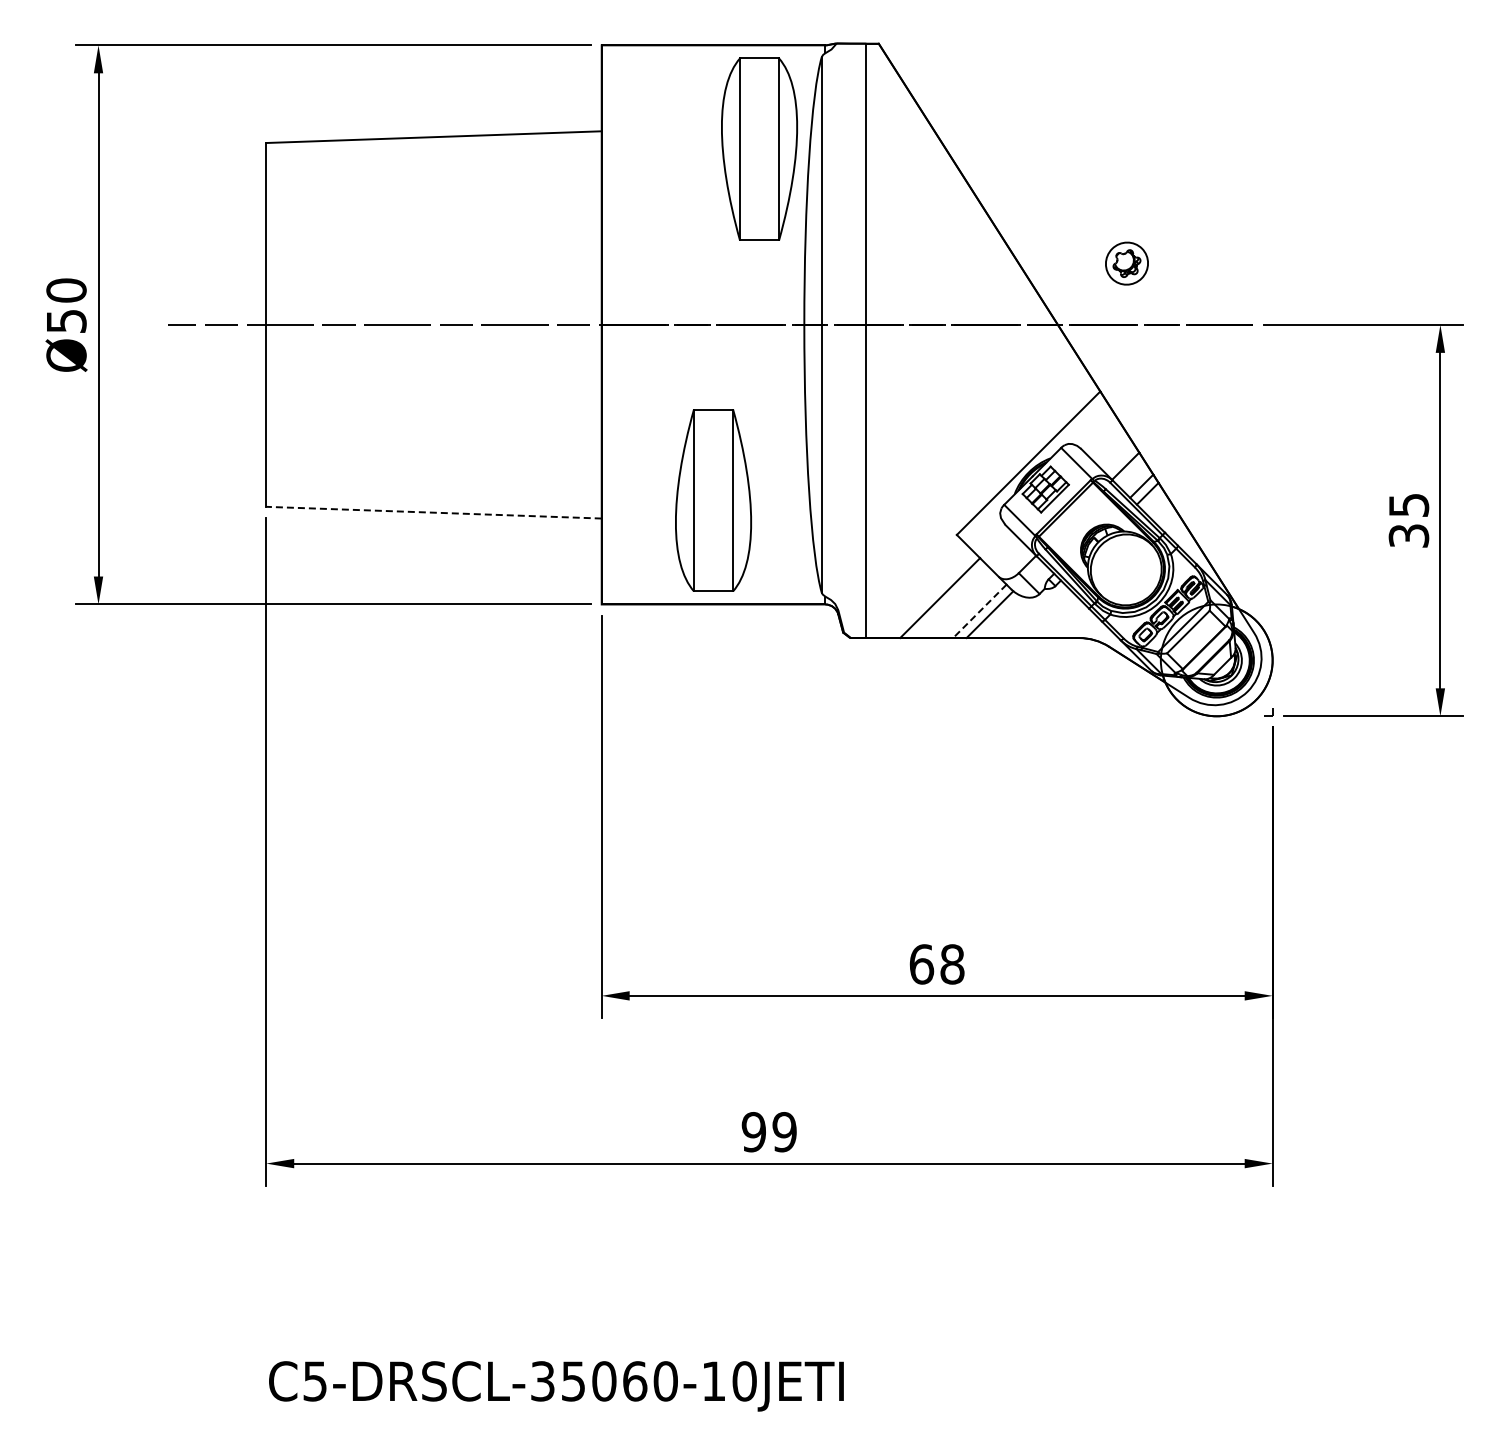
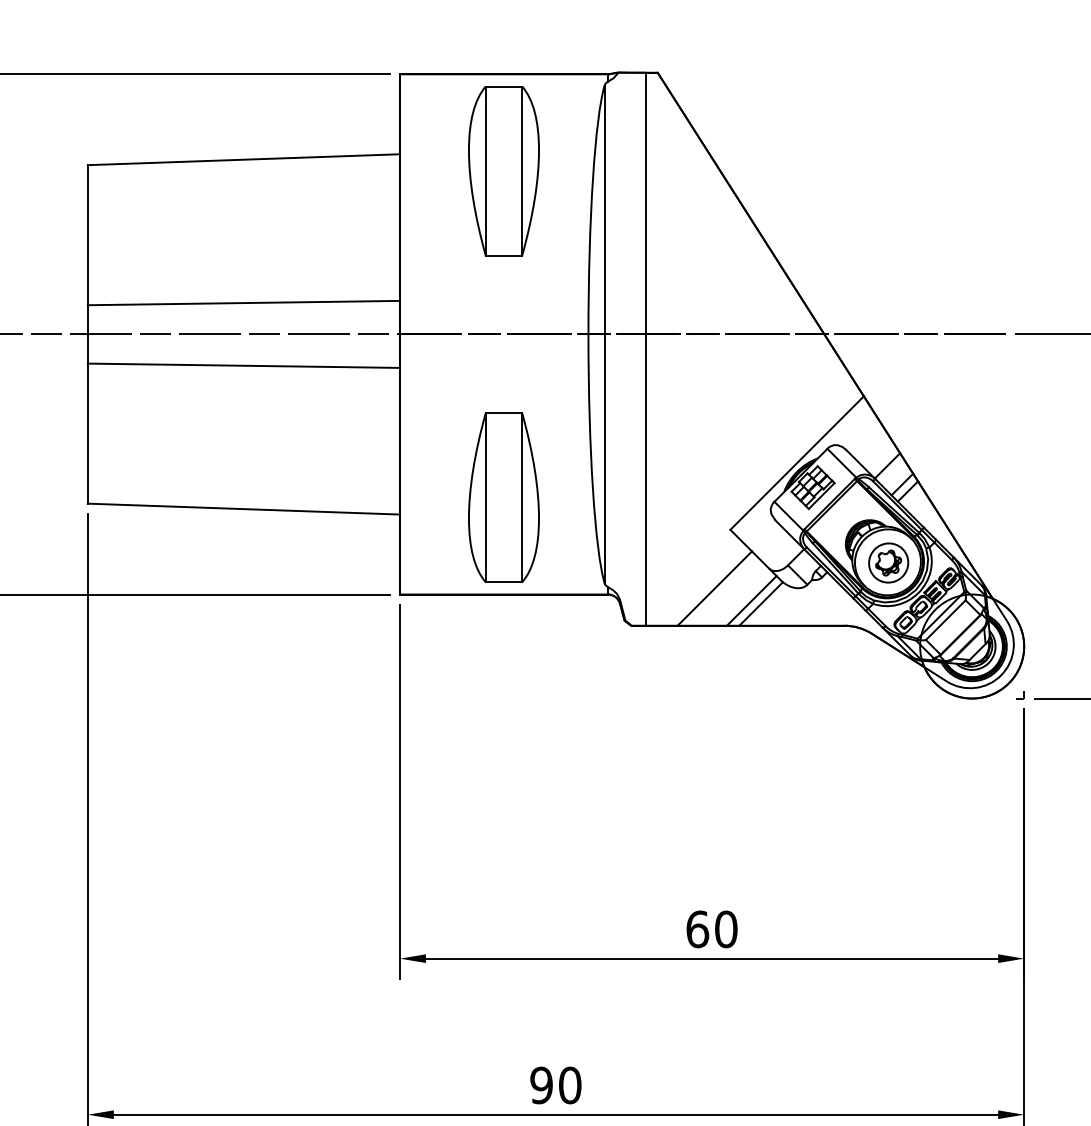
part: (759, 148) -> (503, 170), moved
part: (1126, 263) -> (888, 562), moved
line: (433, 290) -> (243, 302), added
line: (433, 358) -> (243, 365), added
line: (433, 512) -> (243, 508), dashed -> solid
line: (979, 611) -> (751, 601), dashed -> solid
text: (952, 964) -> (726, 929), 68 -> 60
text: (784, 1132) -> (570, 1085), 99 -> 90

